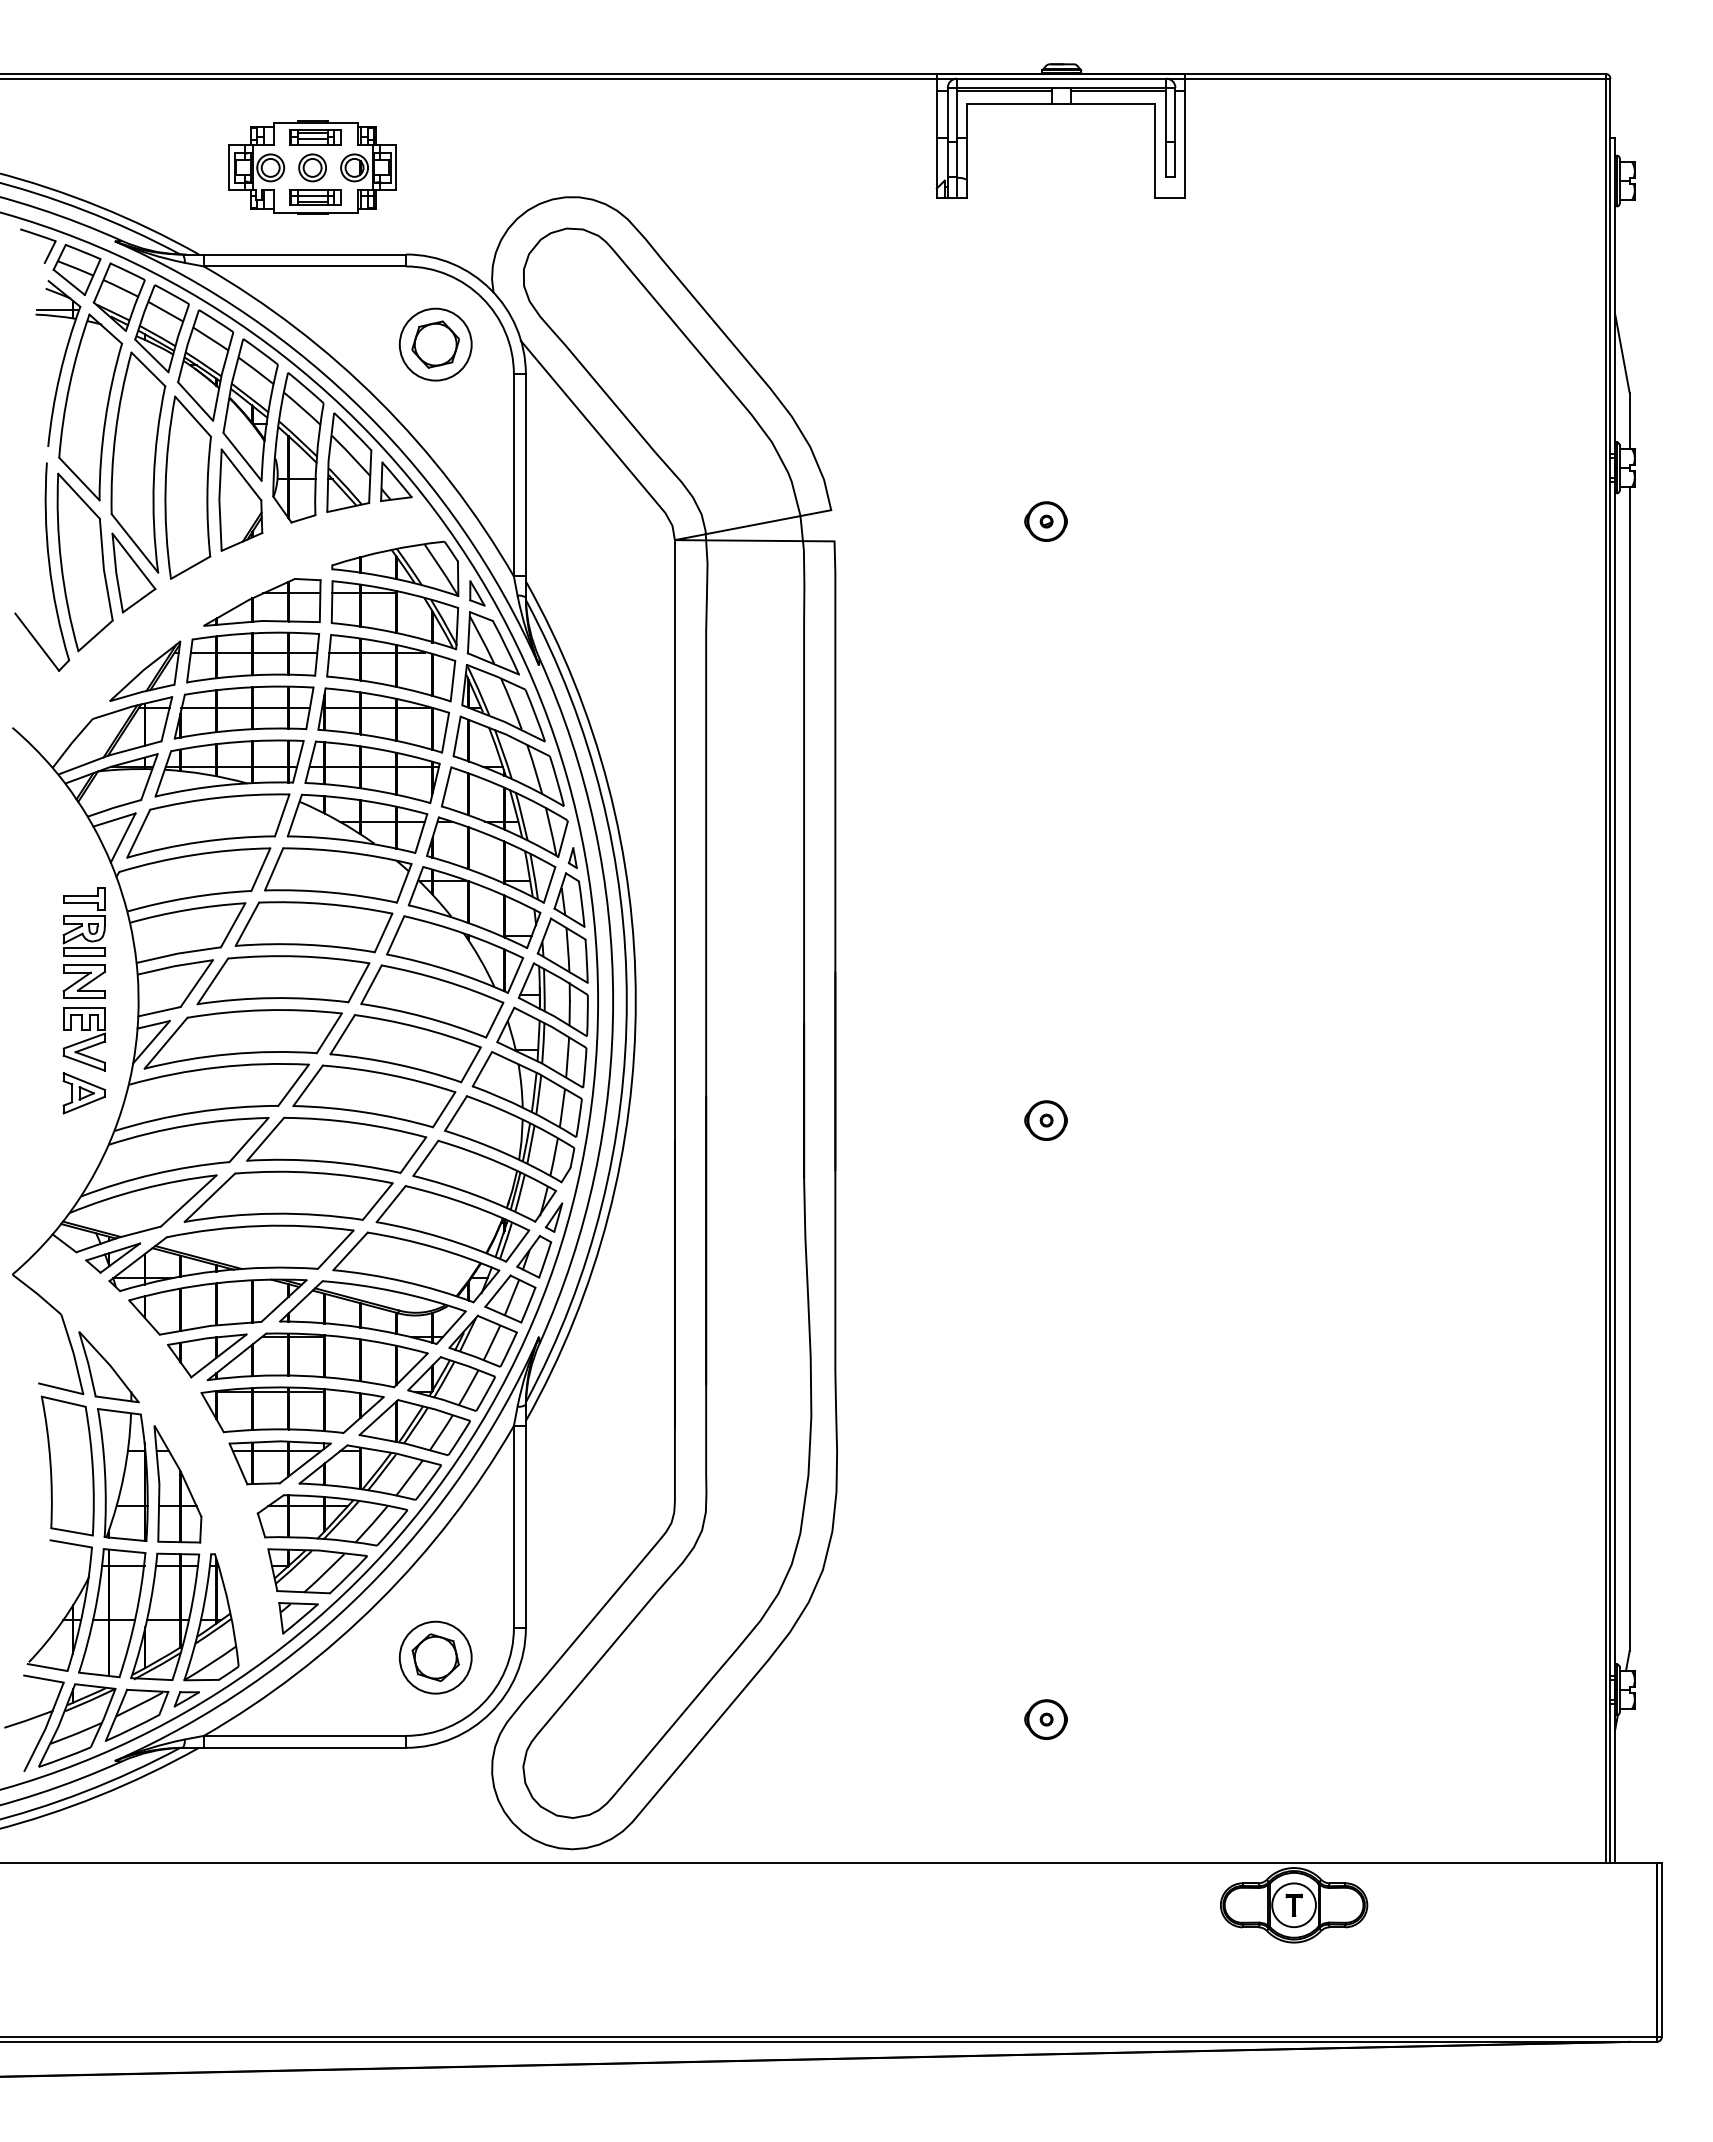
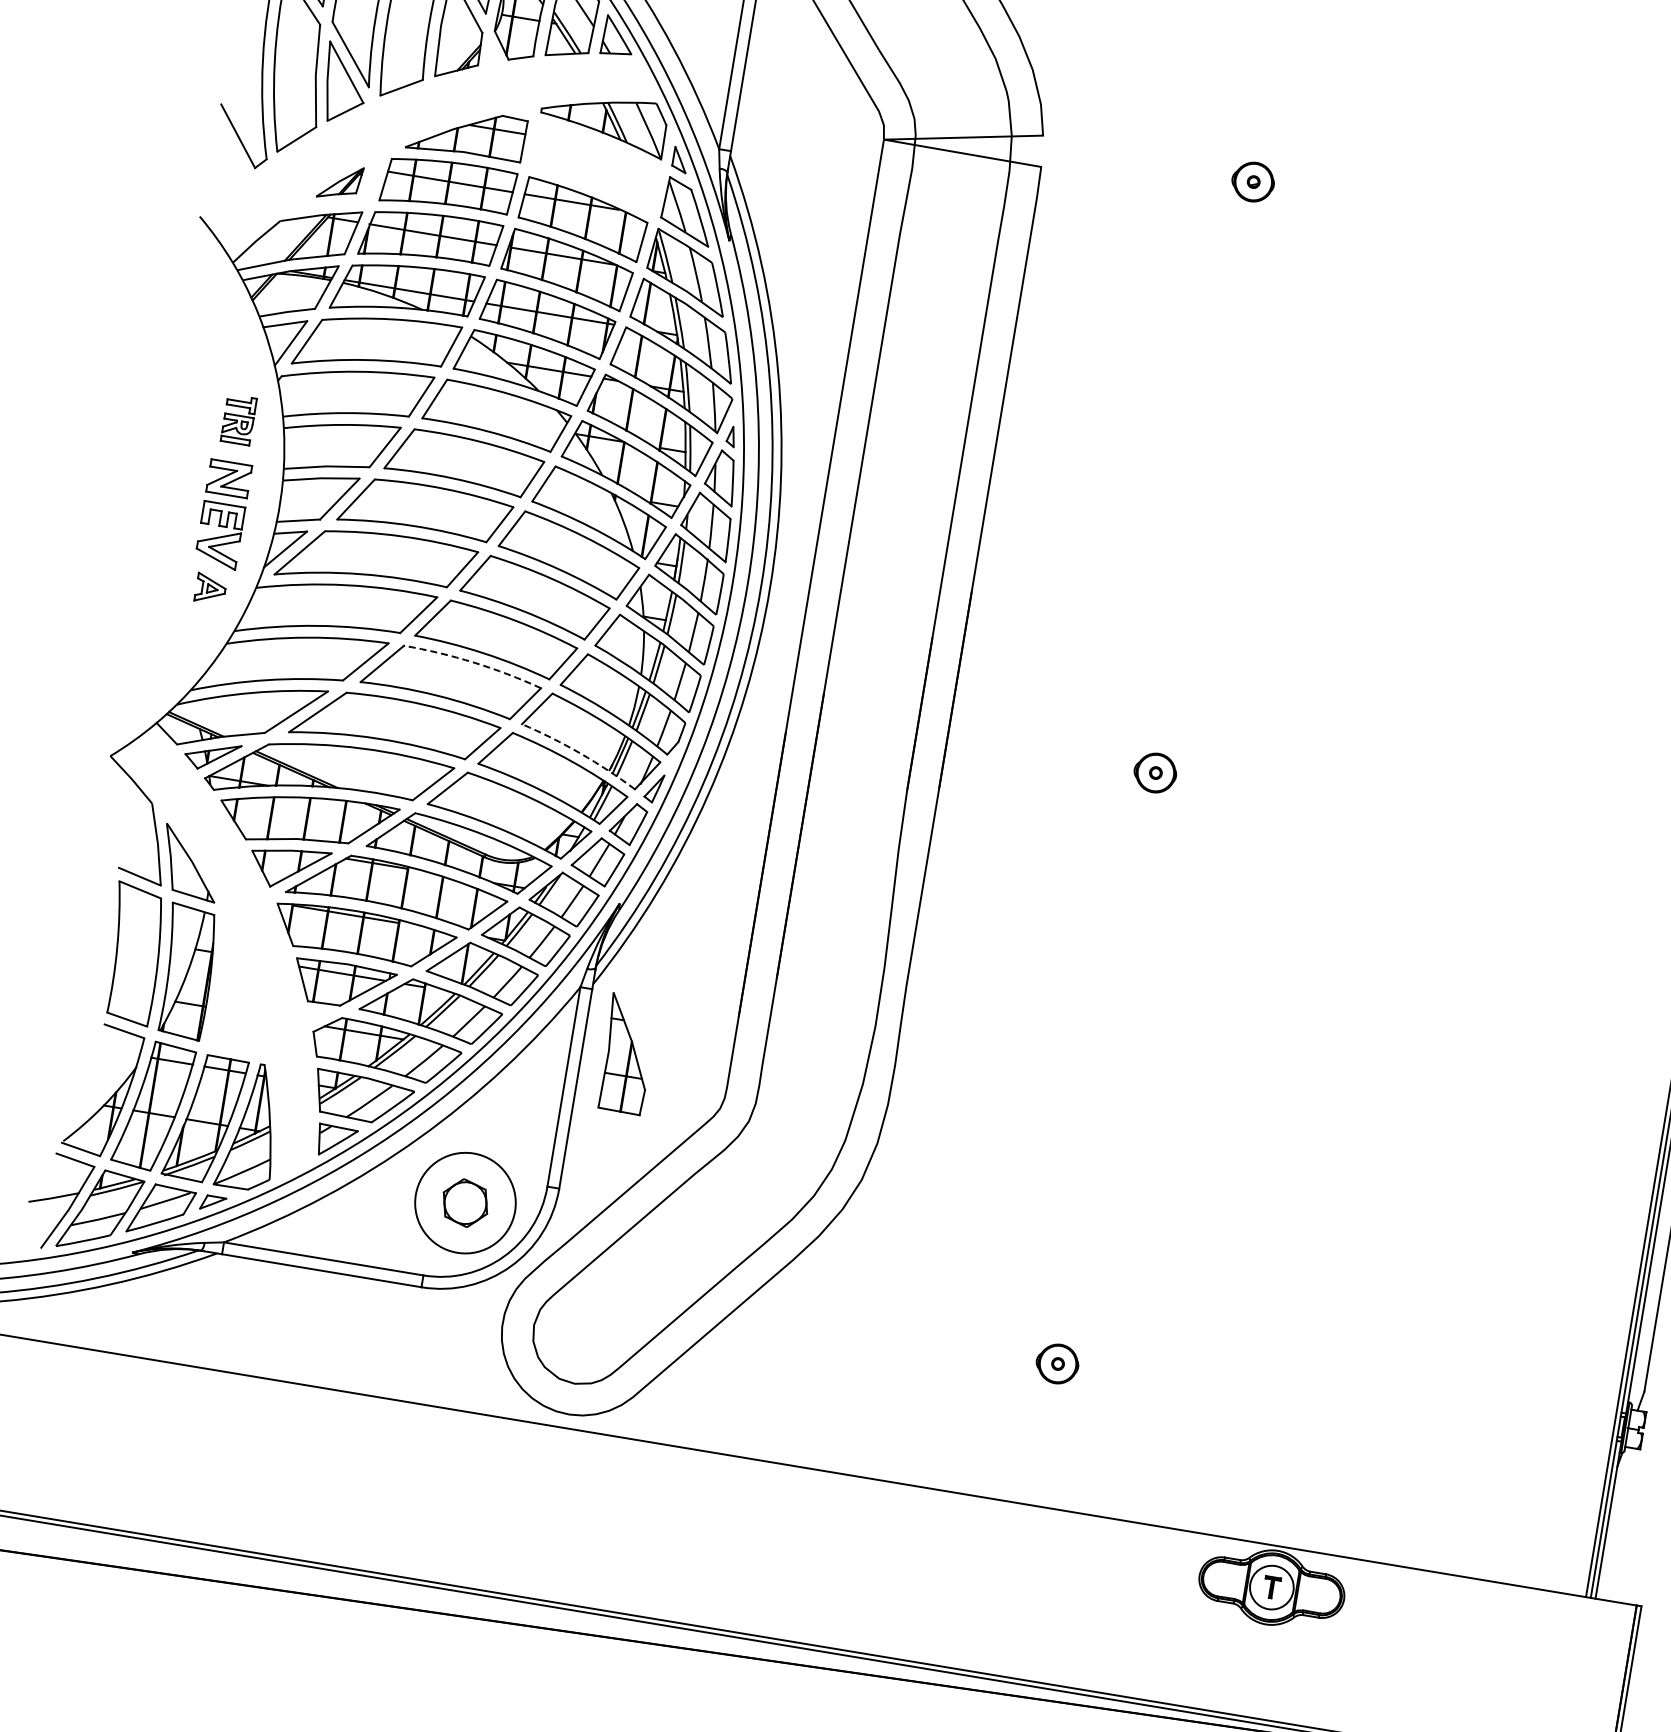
part: (394, 615) -> (595, 168), removed
part: (145, 670) -> (340, 181), size x0.6
part: (83, 921) -> (238, 419), size x0.7
part: (83, 1093) -> (210, 588), size x0.7
arc: (355, 1123) -> (473, 663), solid -> dashed
arc: (475, 1195) -> (580, 753), solid -> dashed
part: (177, 1484) -> (626, 1054), moved
circle: (435, 1657) -> (465, 1202), size x1.4

